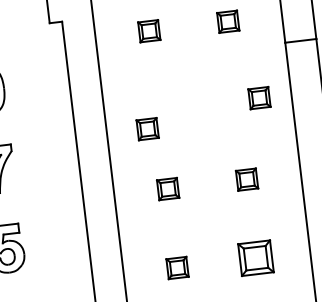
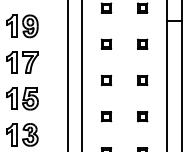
part: (258, 96) -> (142, 43), moved
part: (147, 127) -> (106, 43), moved
part: (256, 258) -> (142, 116), size x0.62

